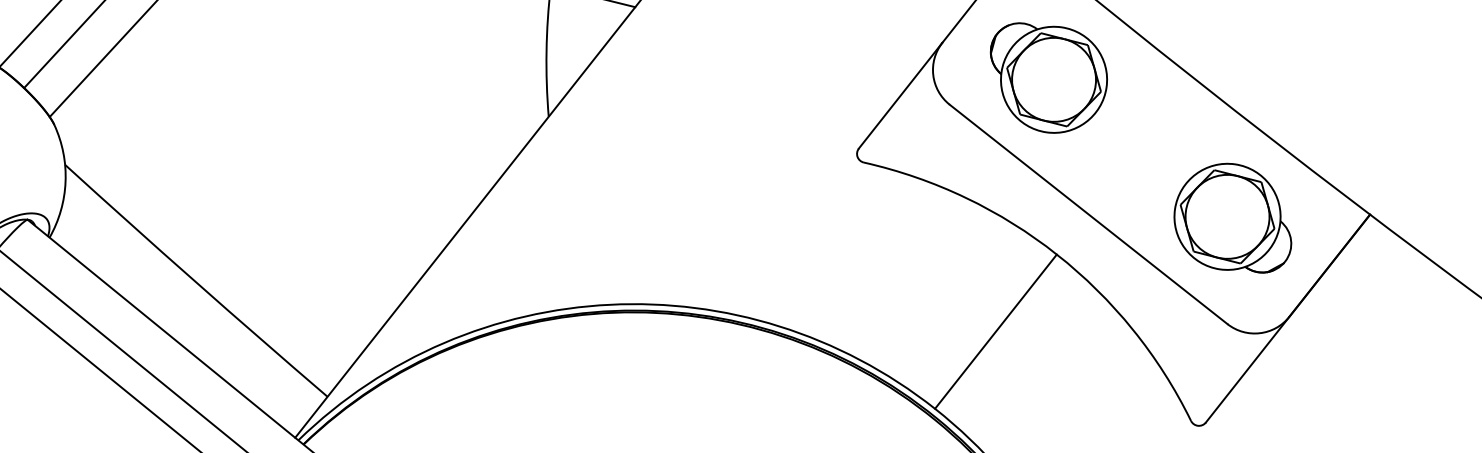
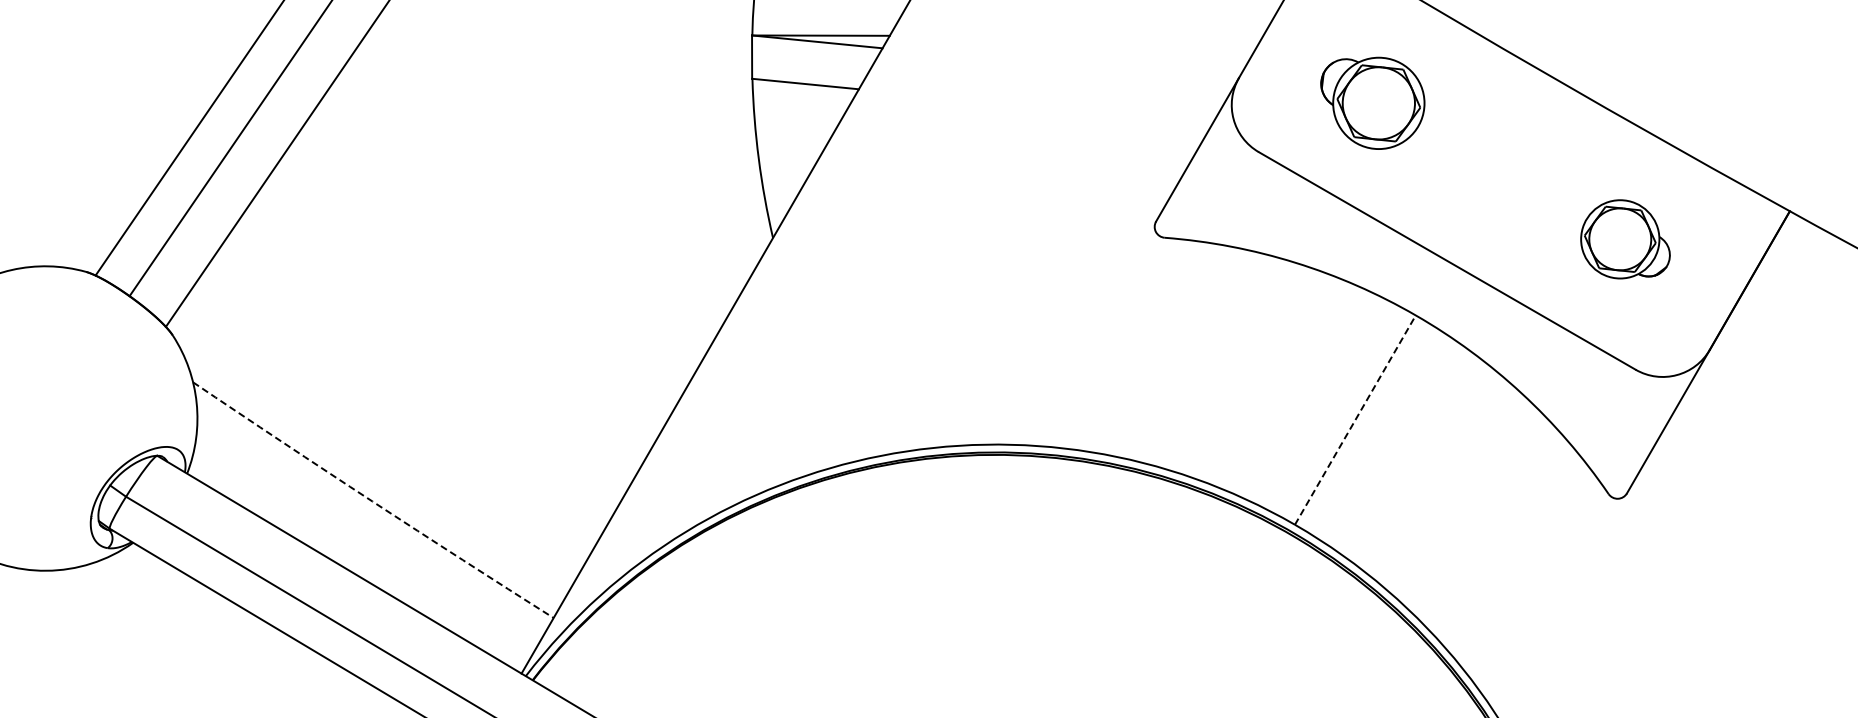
part: (1046, 78) -> (1372, 103), size x0.7
part: (1234, 218) -> (1625, 239), size x0.6
arc: (195, 281) -> (372, 501), solid -> dashed
line: (996, 332) -> (1355, 420), solid -> dashed

